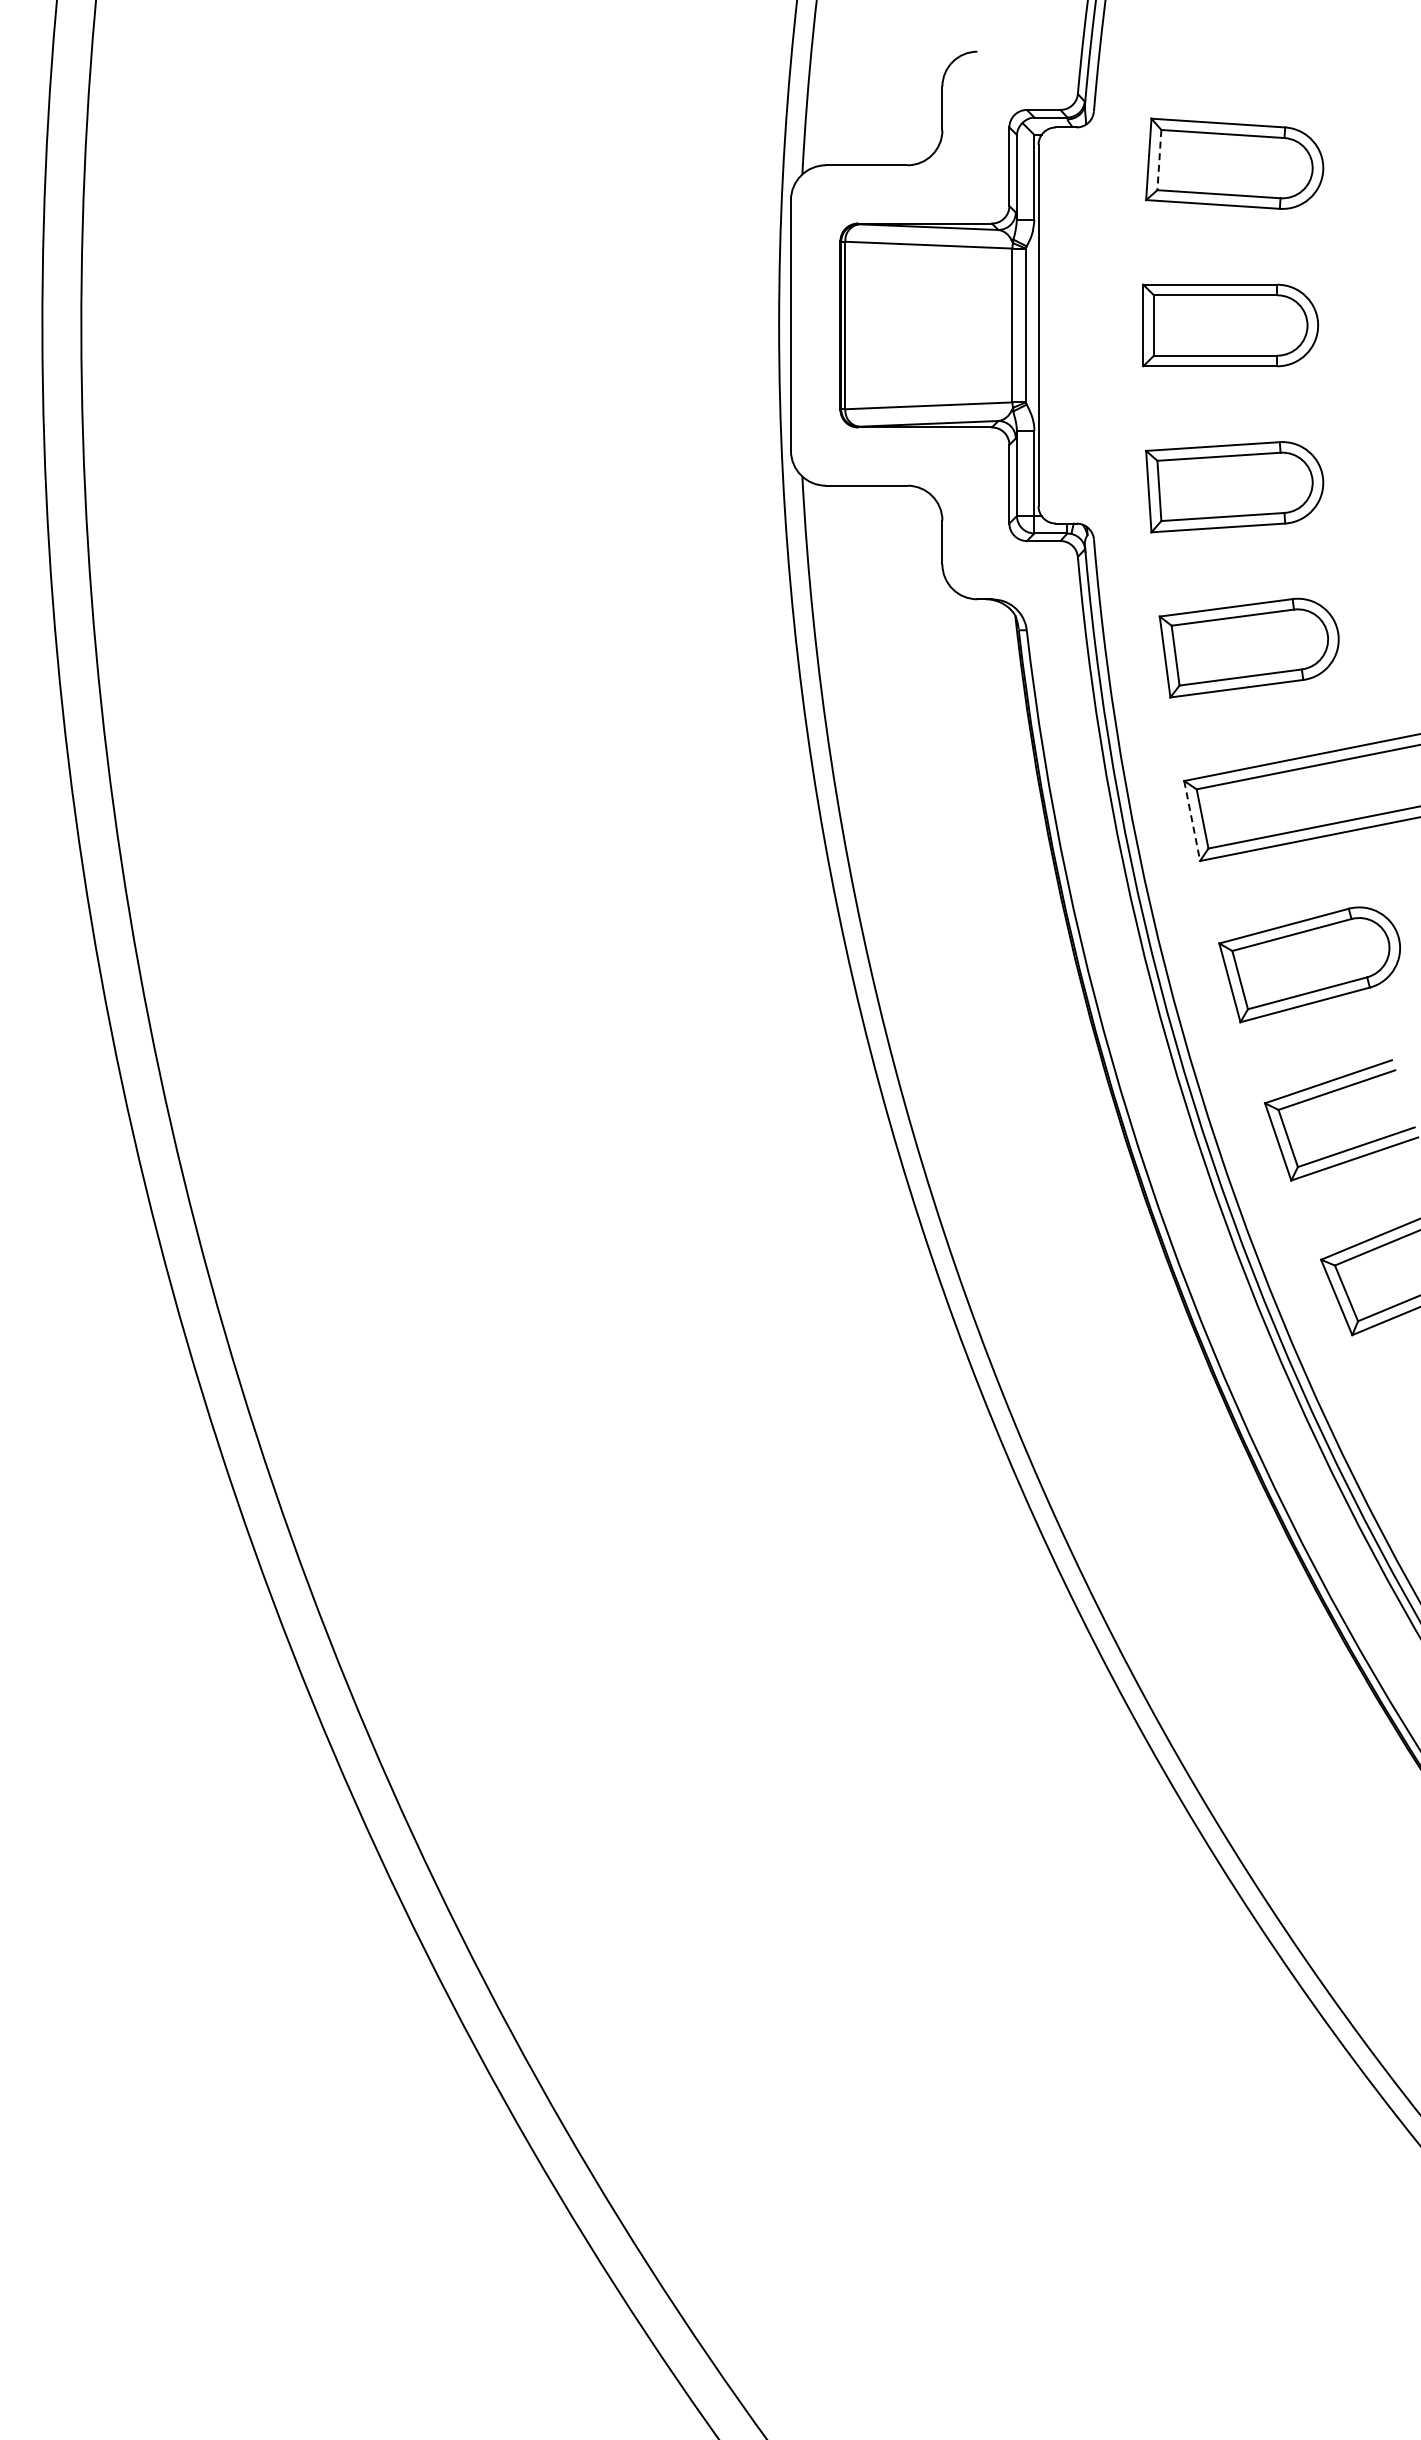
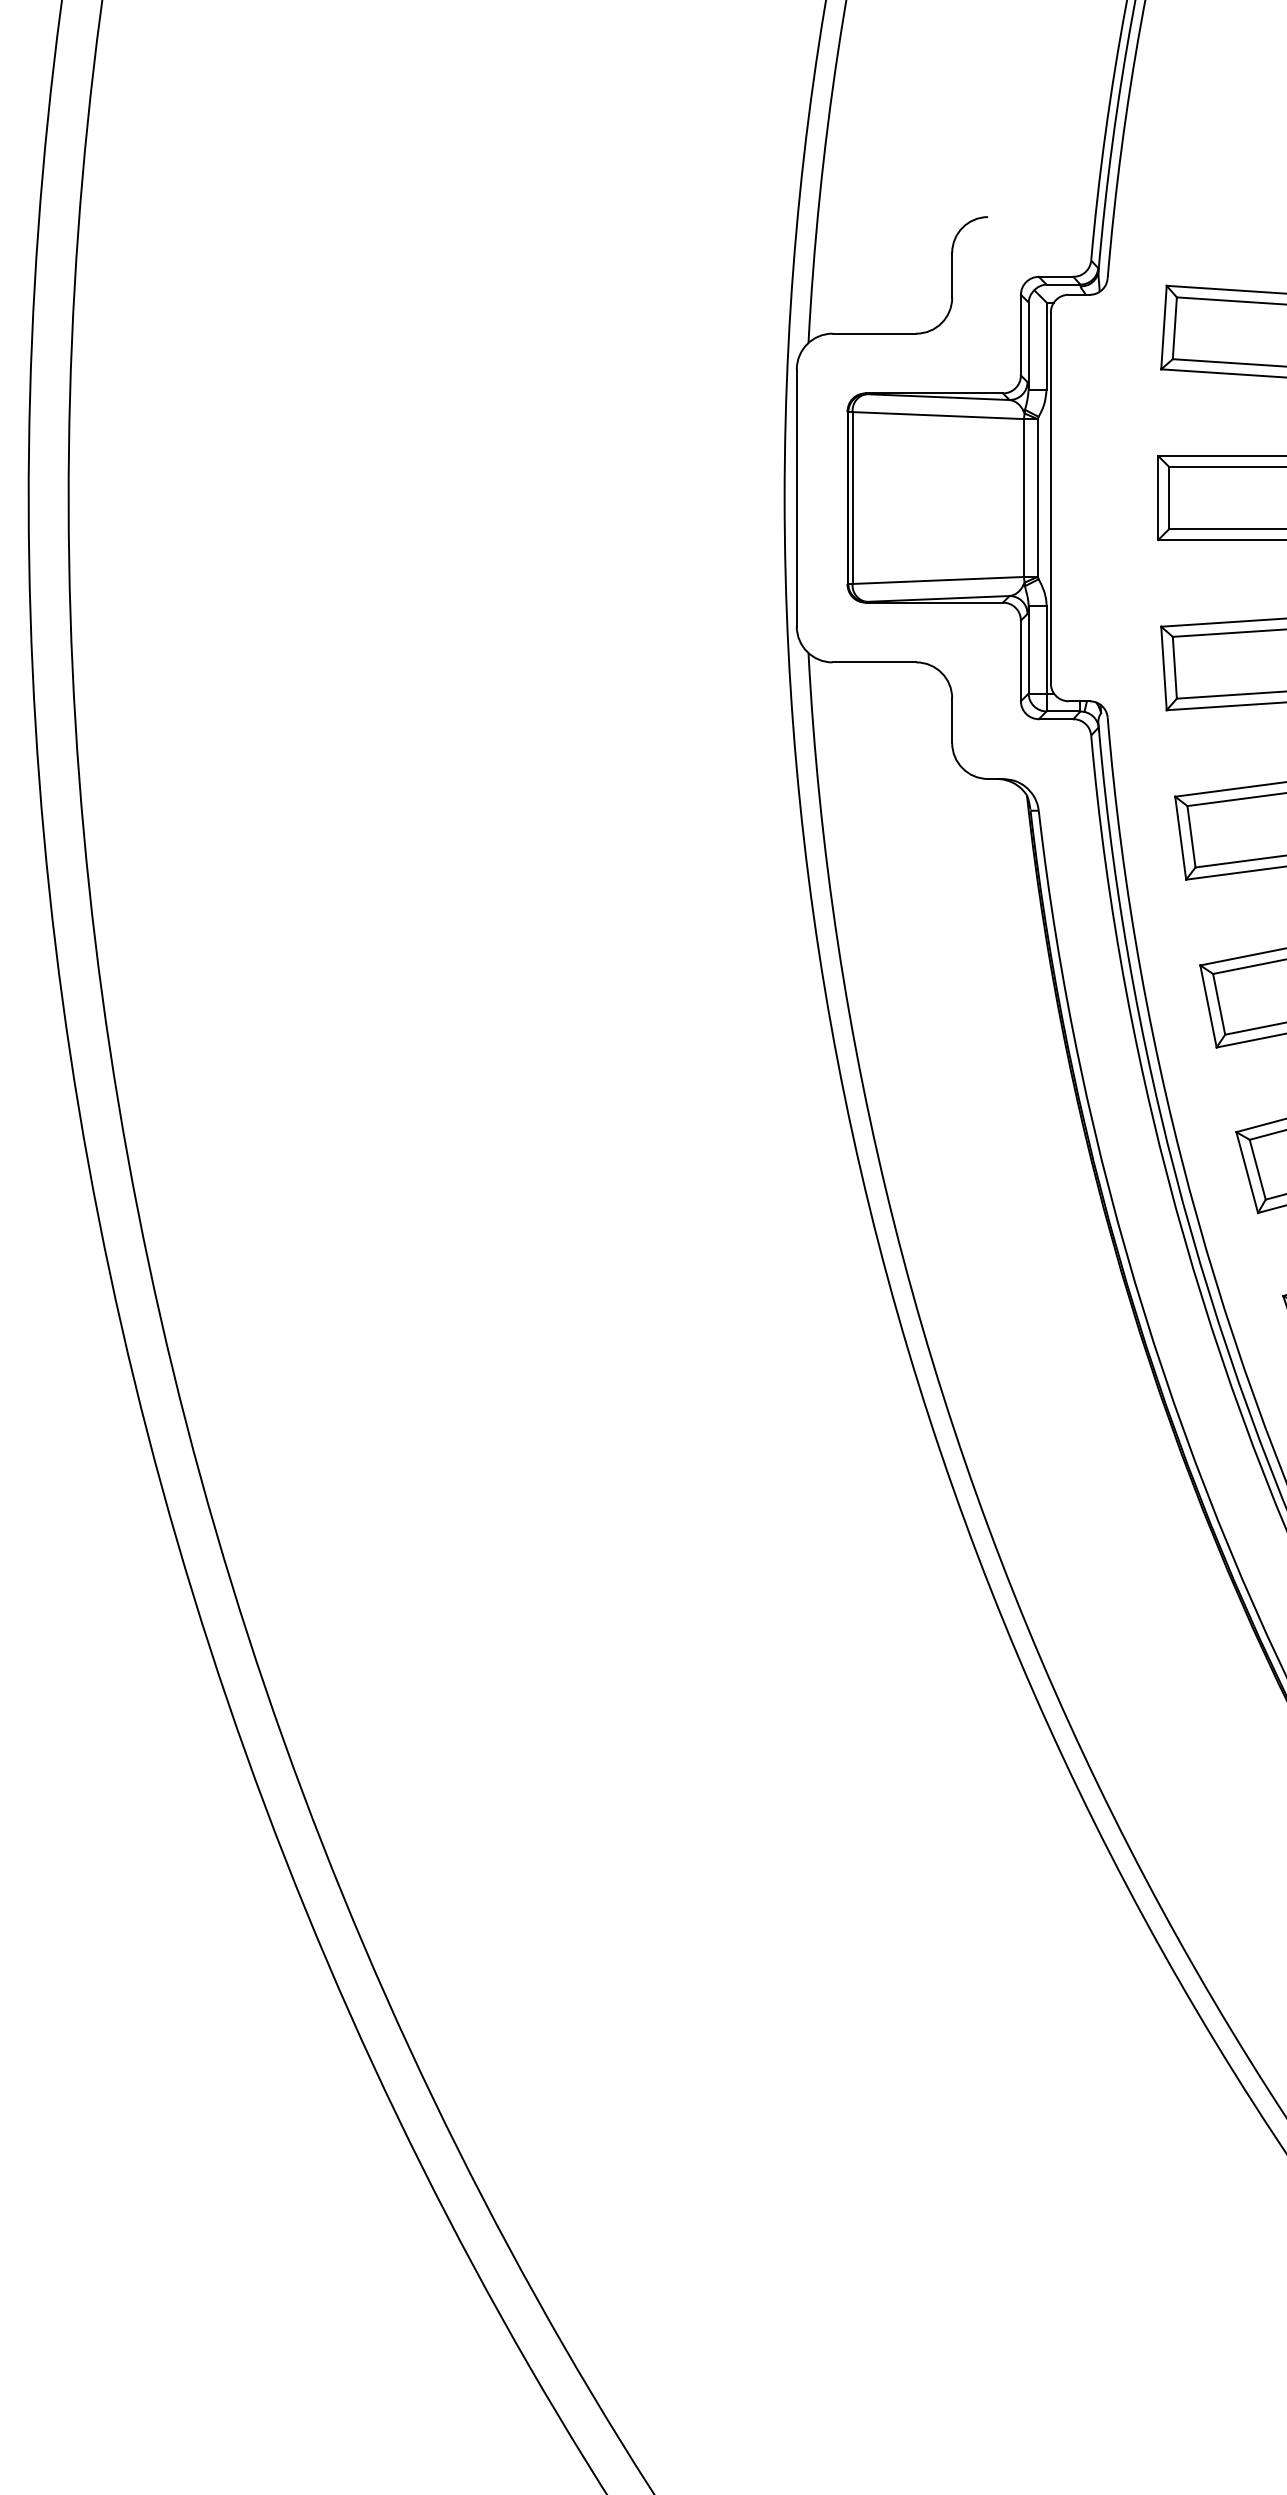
line: (1159, 160) -> (1174, 328), dashed -> solid
line: (1192, 821) -> (1208, 1006), dashed -> solid

